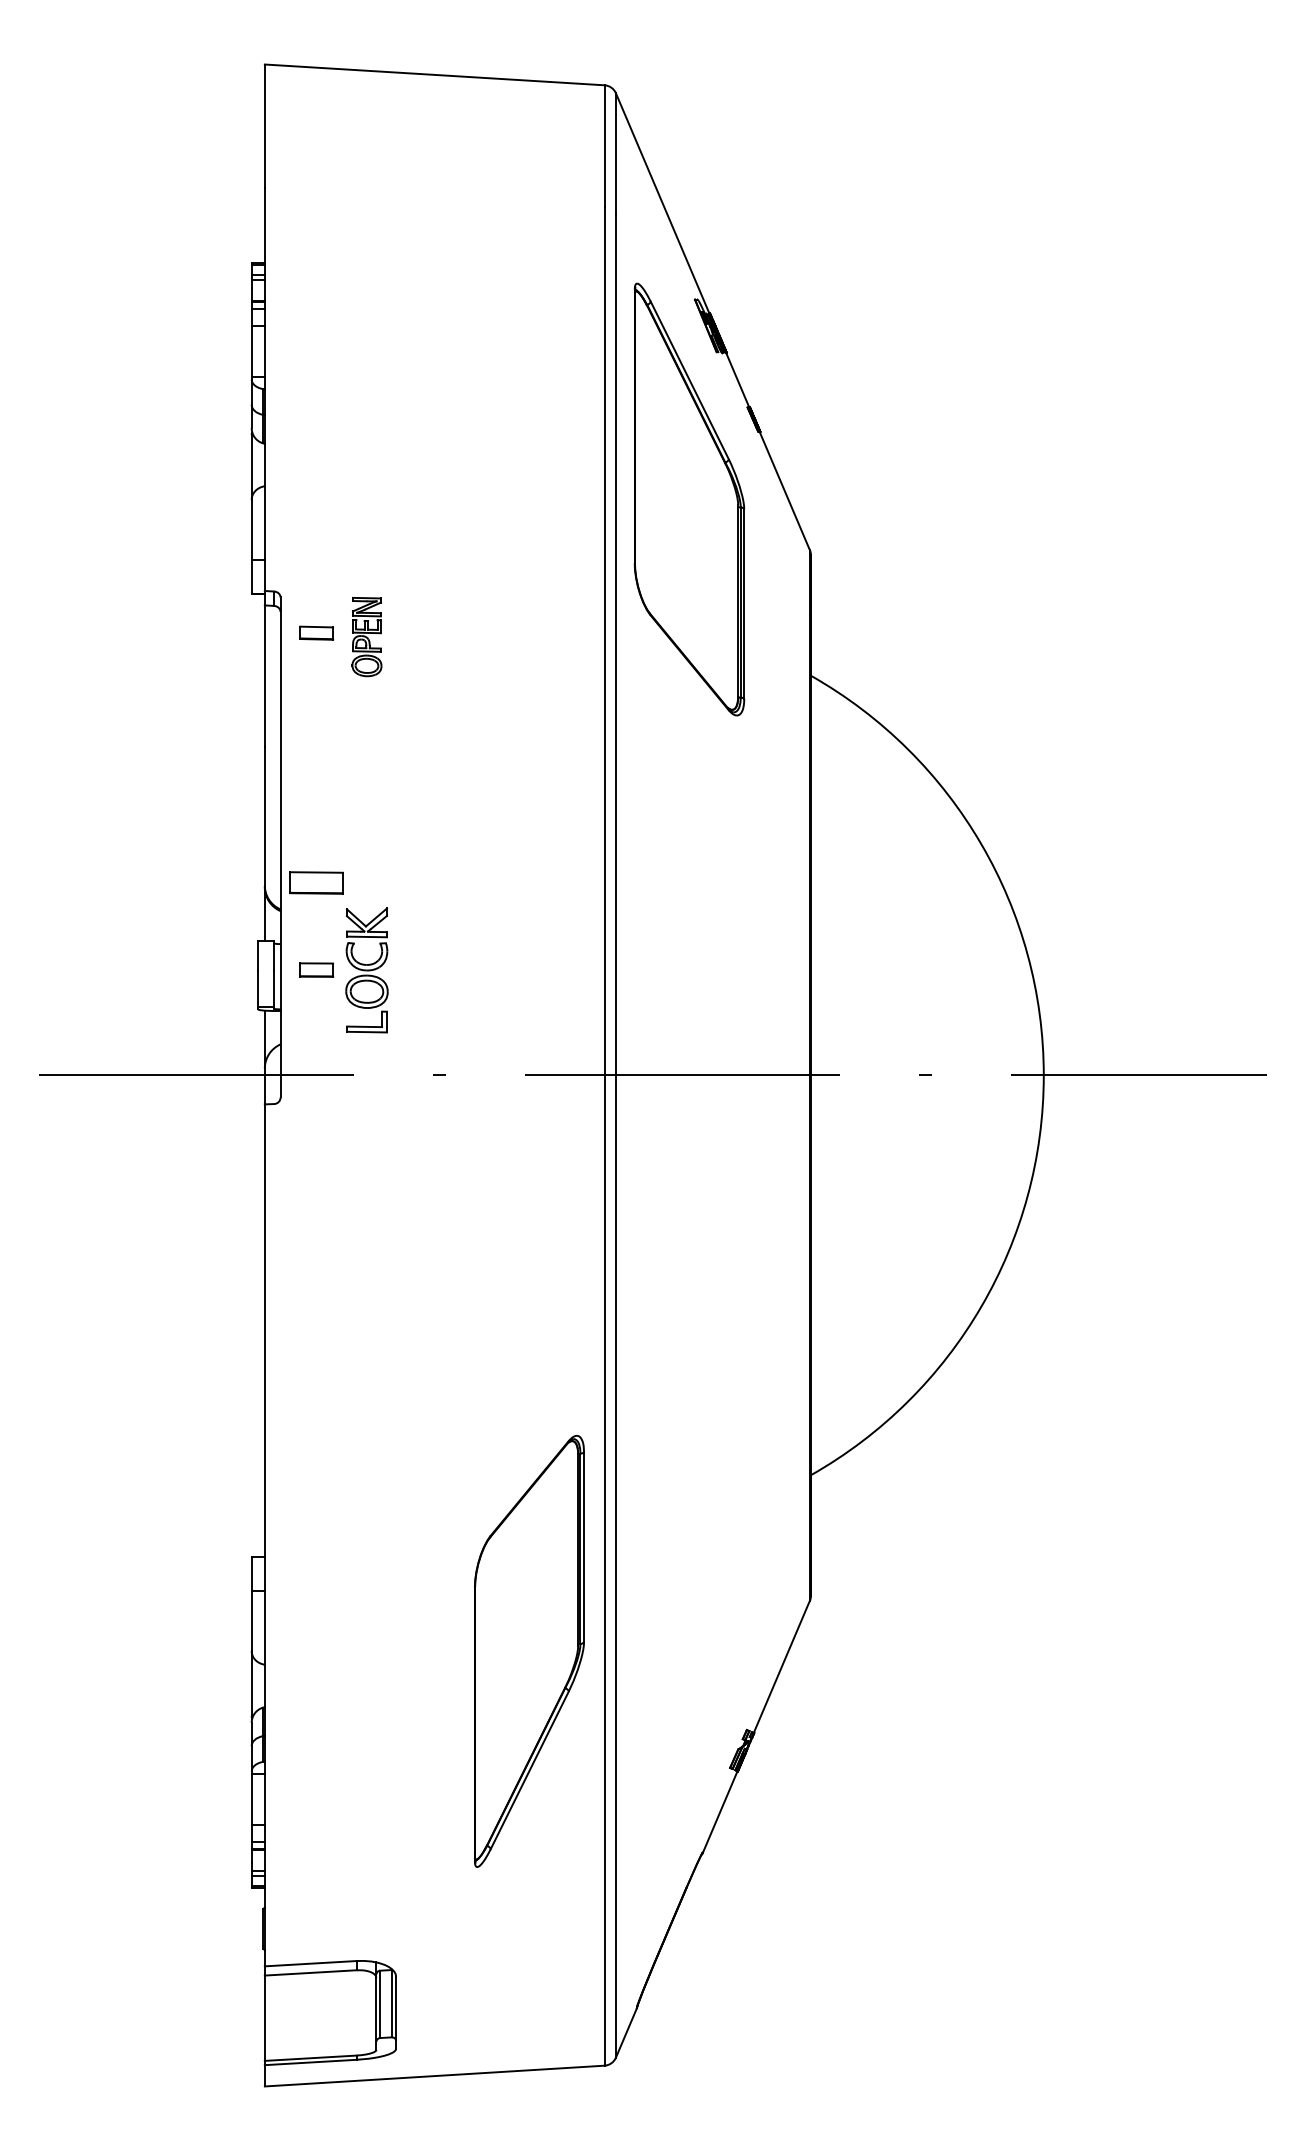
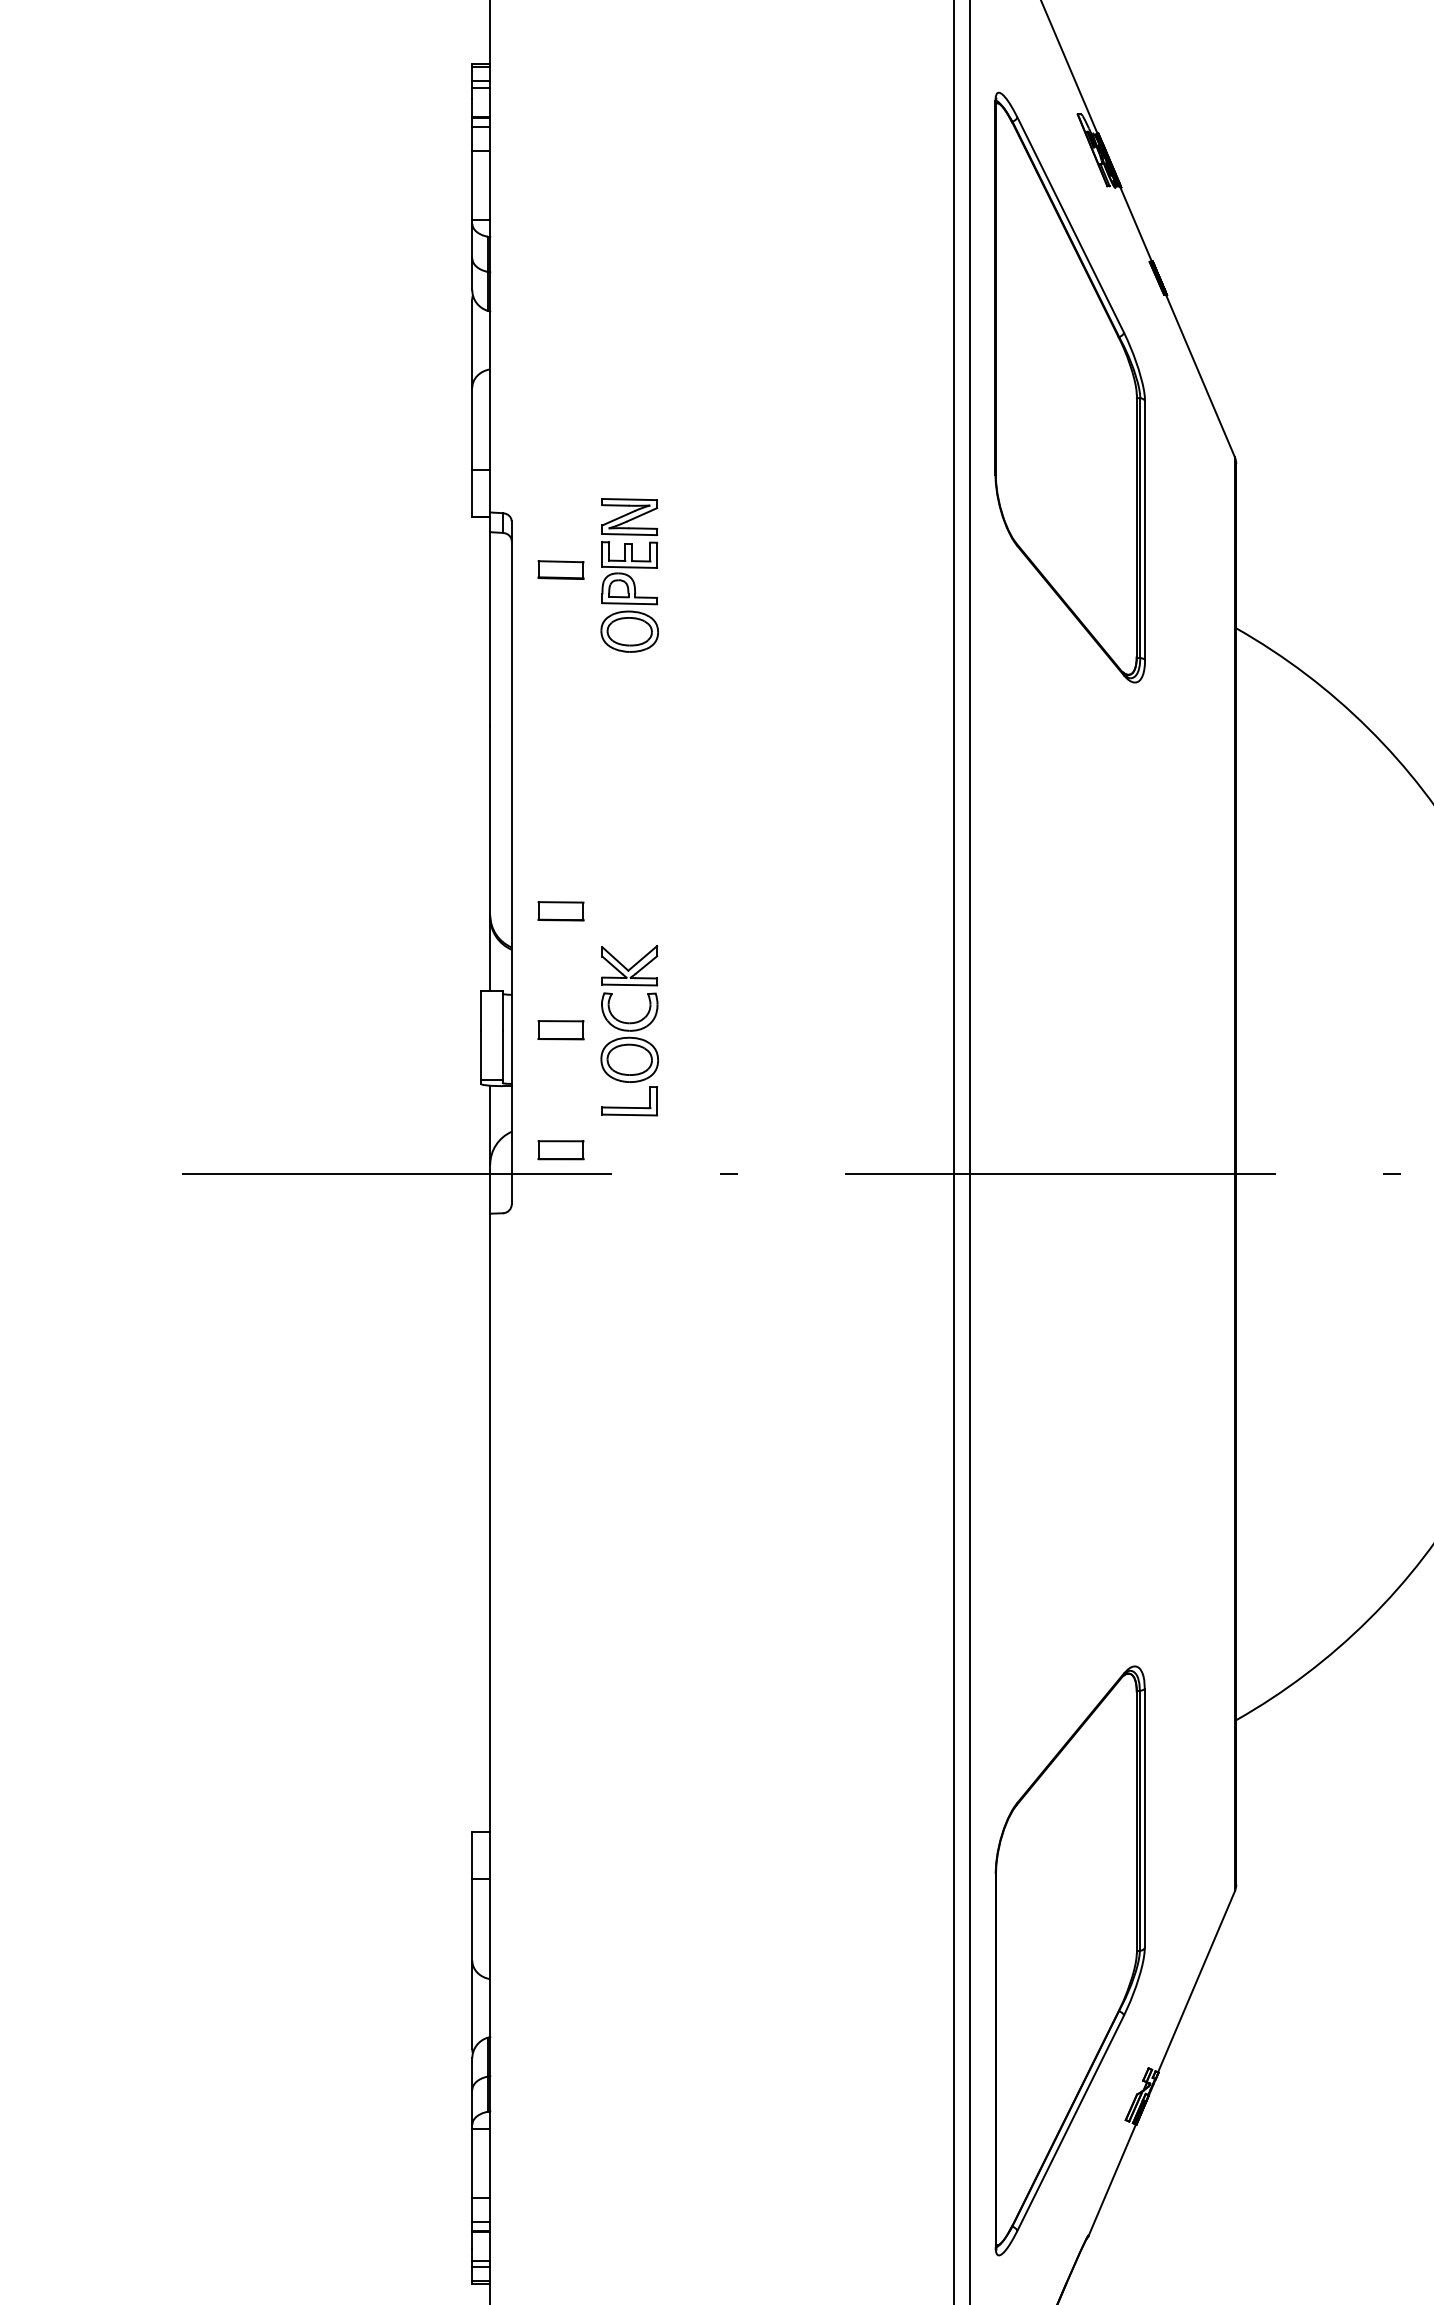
part: (366, 636) -> (629, 574), size x1.43
part: (316, 882) -> (560, 910), size x0.62
part: (316, 1057) -> (560, 1149), added
part: (529, 1651) -> (1070, 1961), moved

